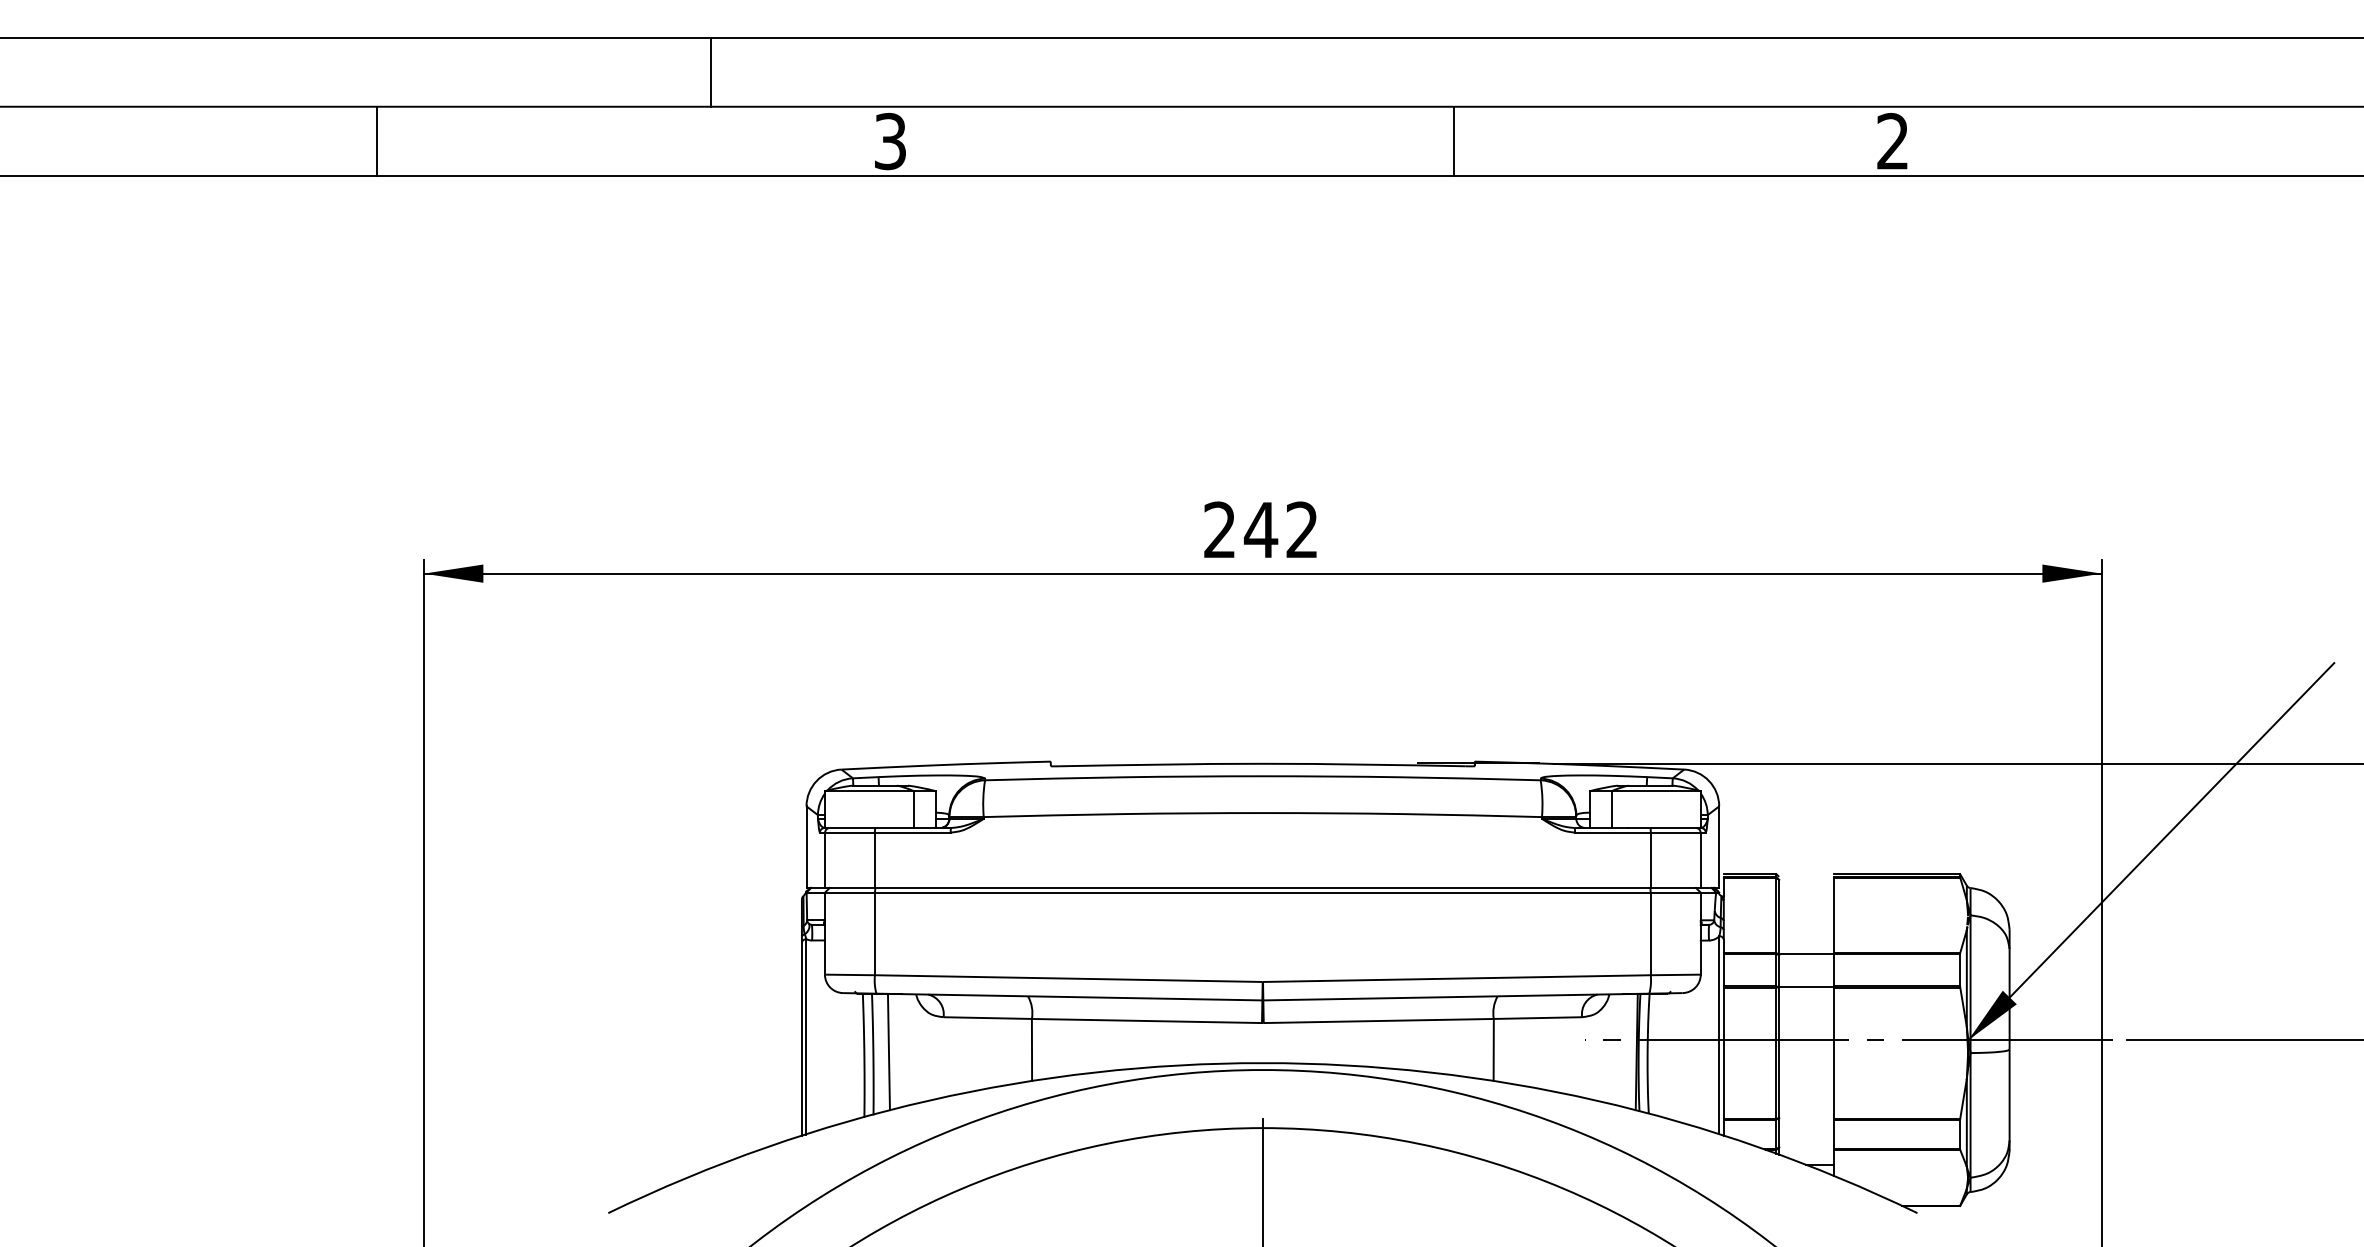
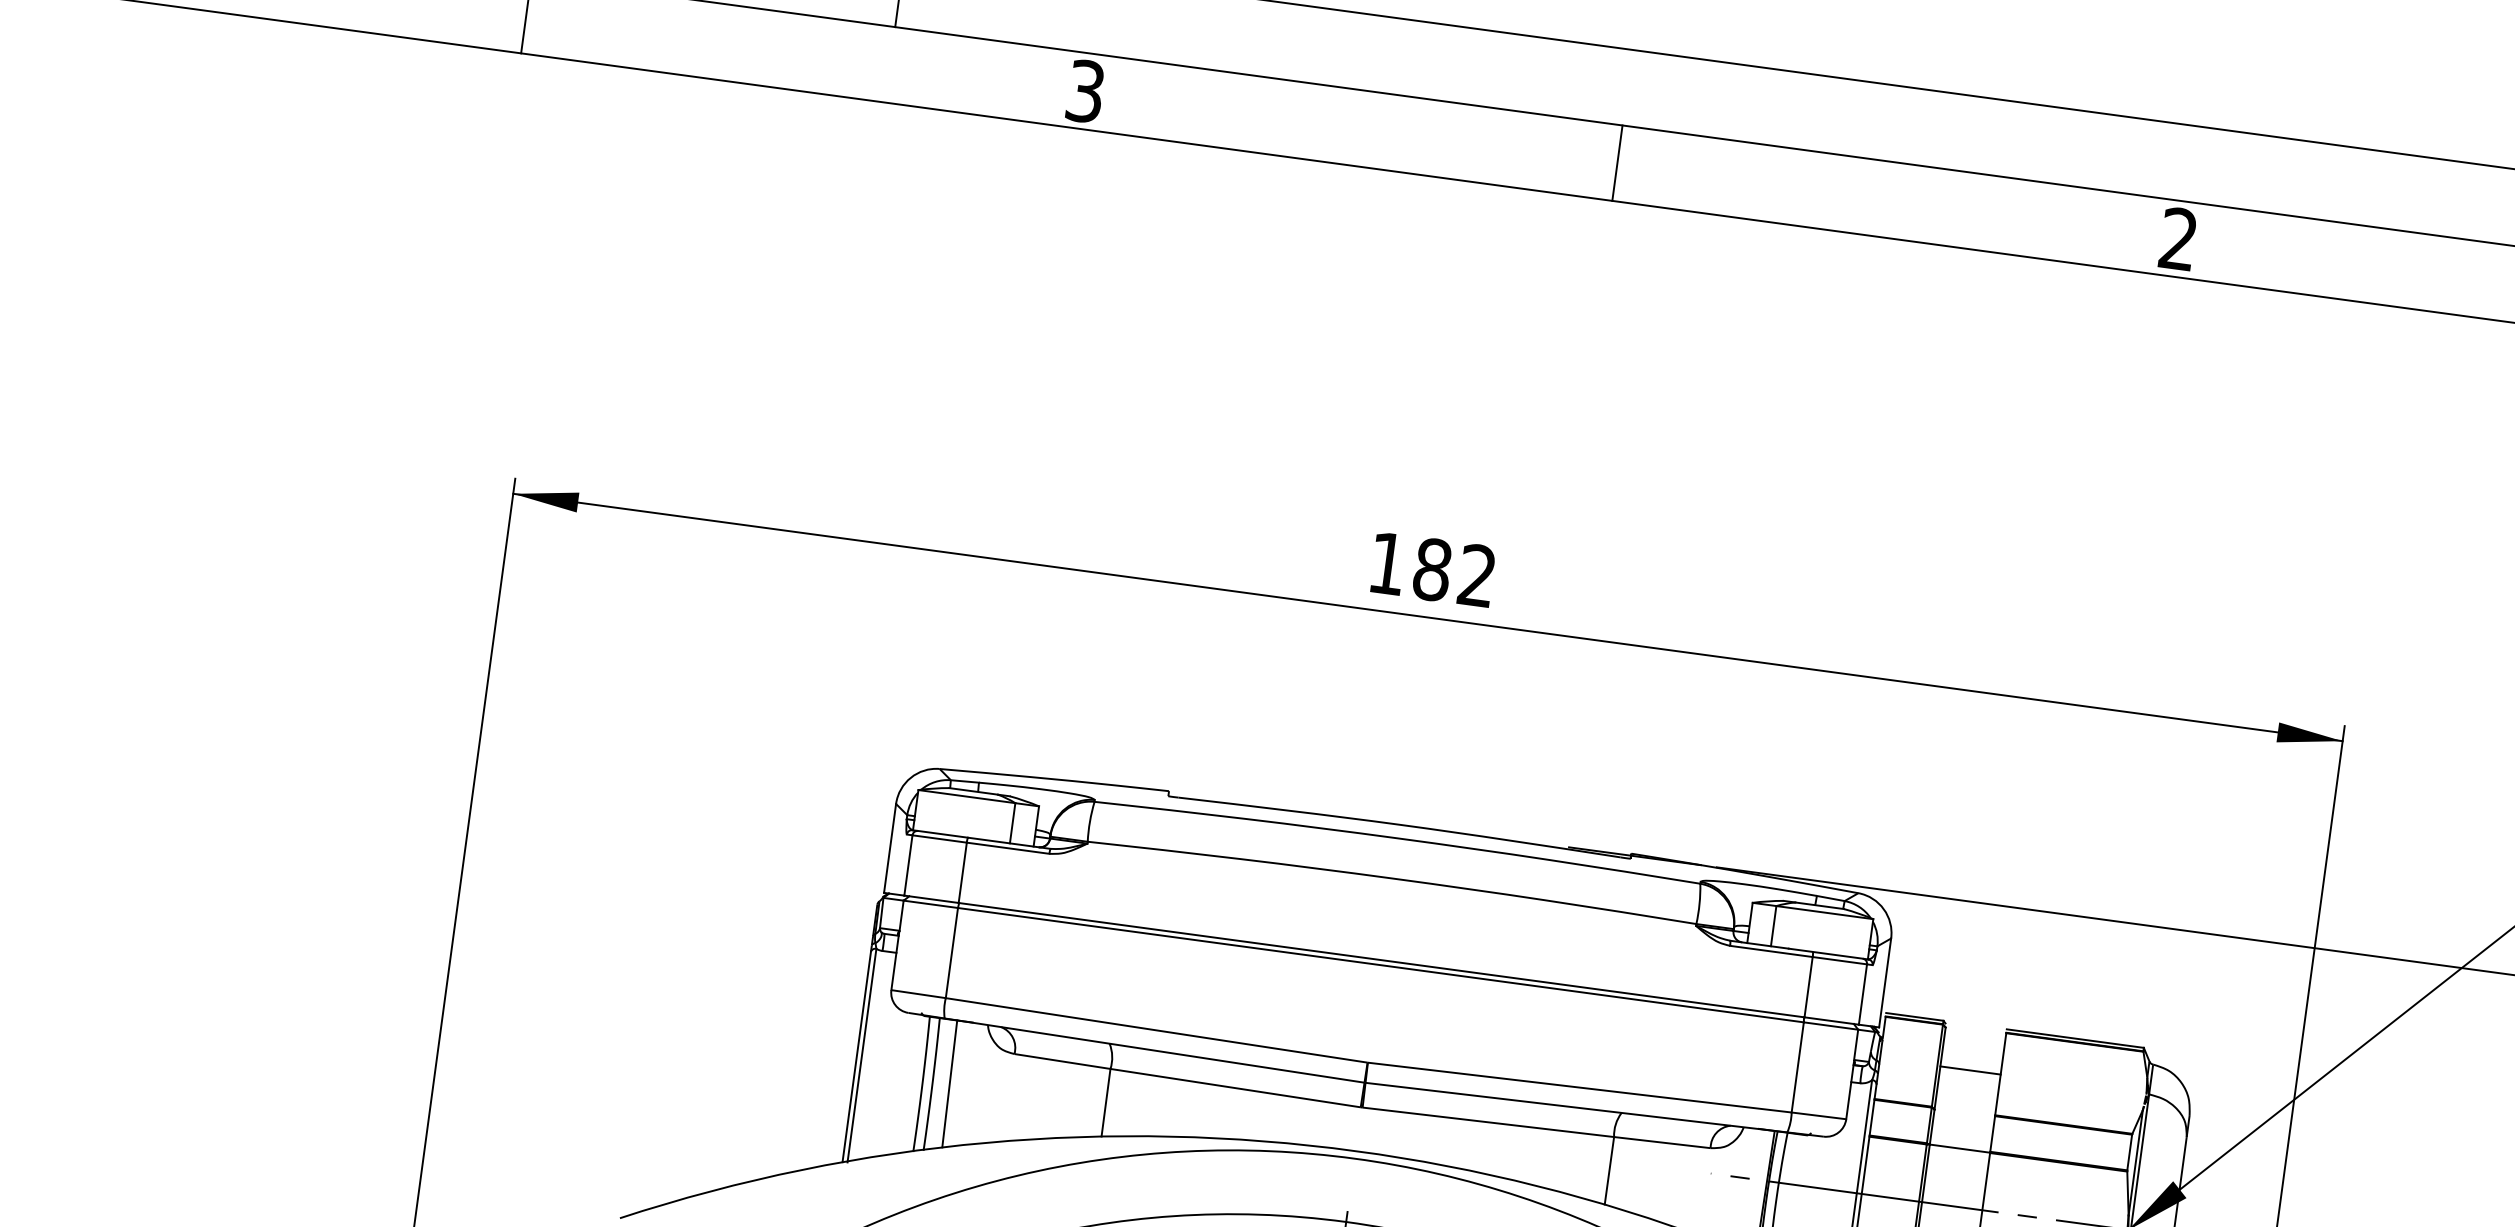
line: (1454, 140) -> (1617, 162), moved
text: (1241, 529) -> (1411, 566), 242 -> 182
line: (1806, 953) -> (1970, 1070), moved

